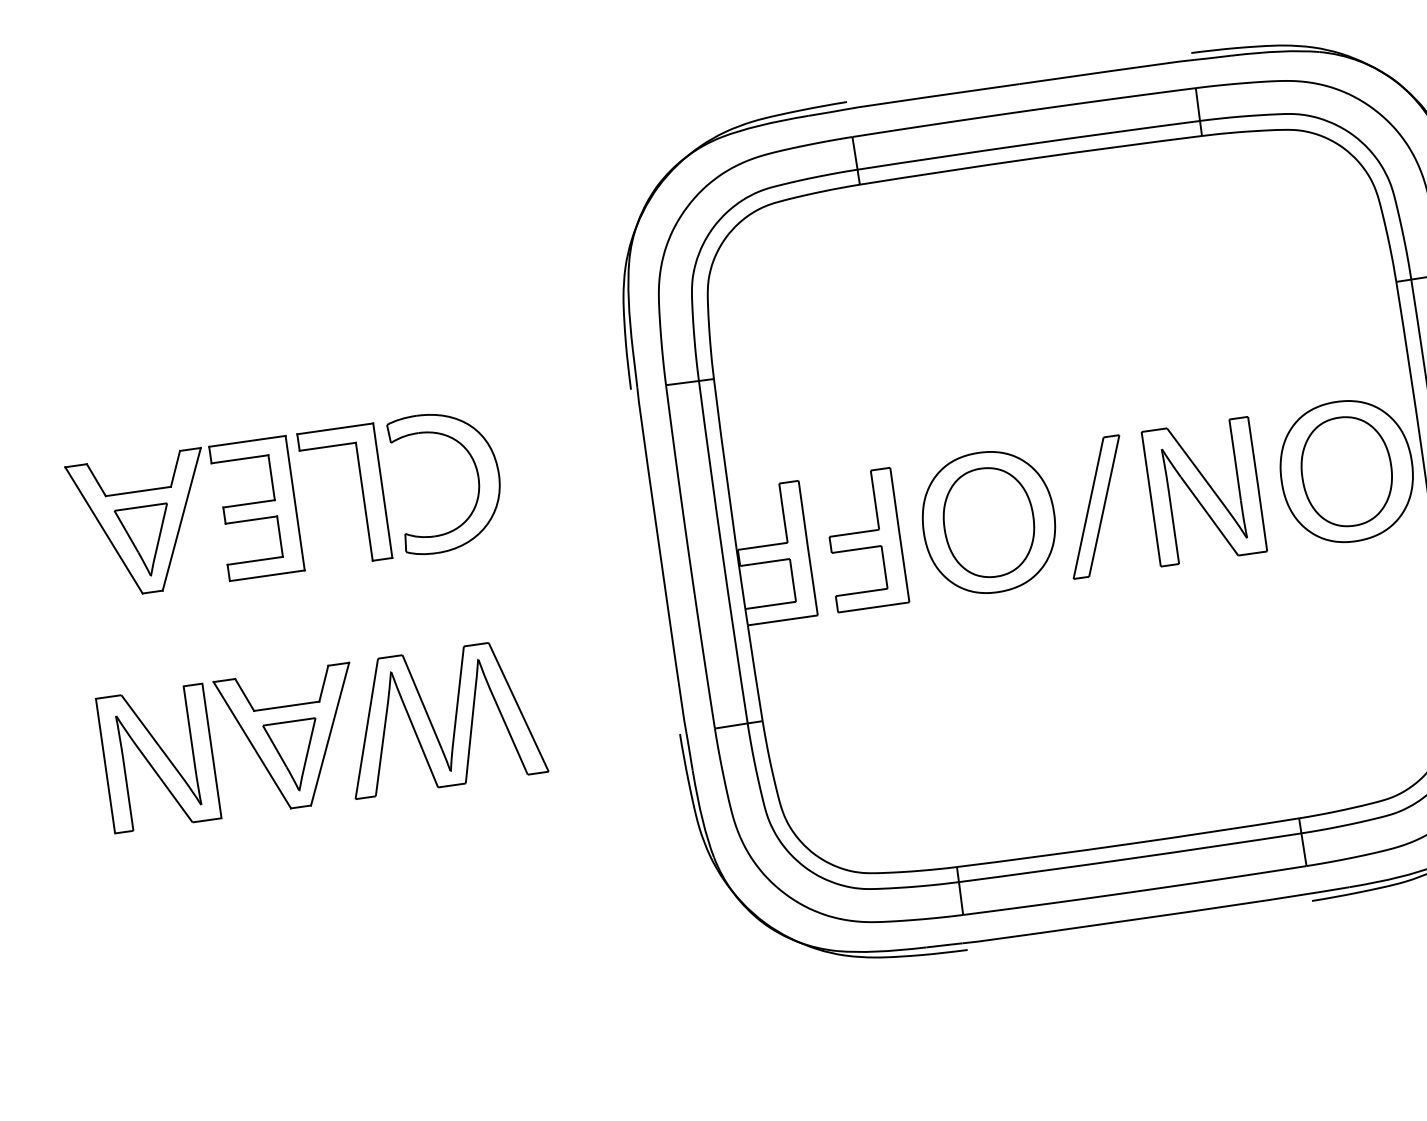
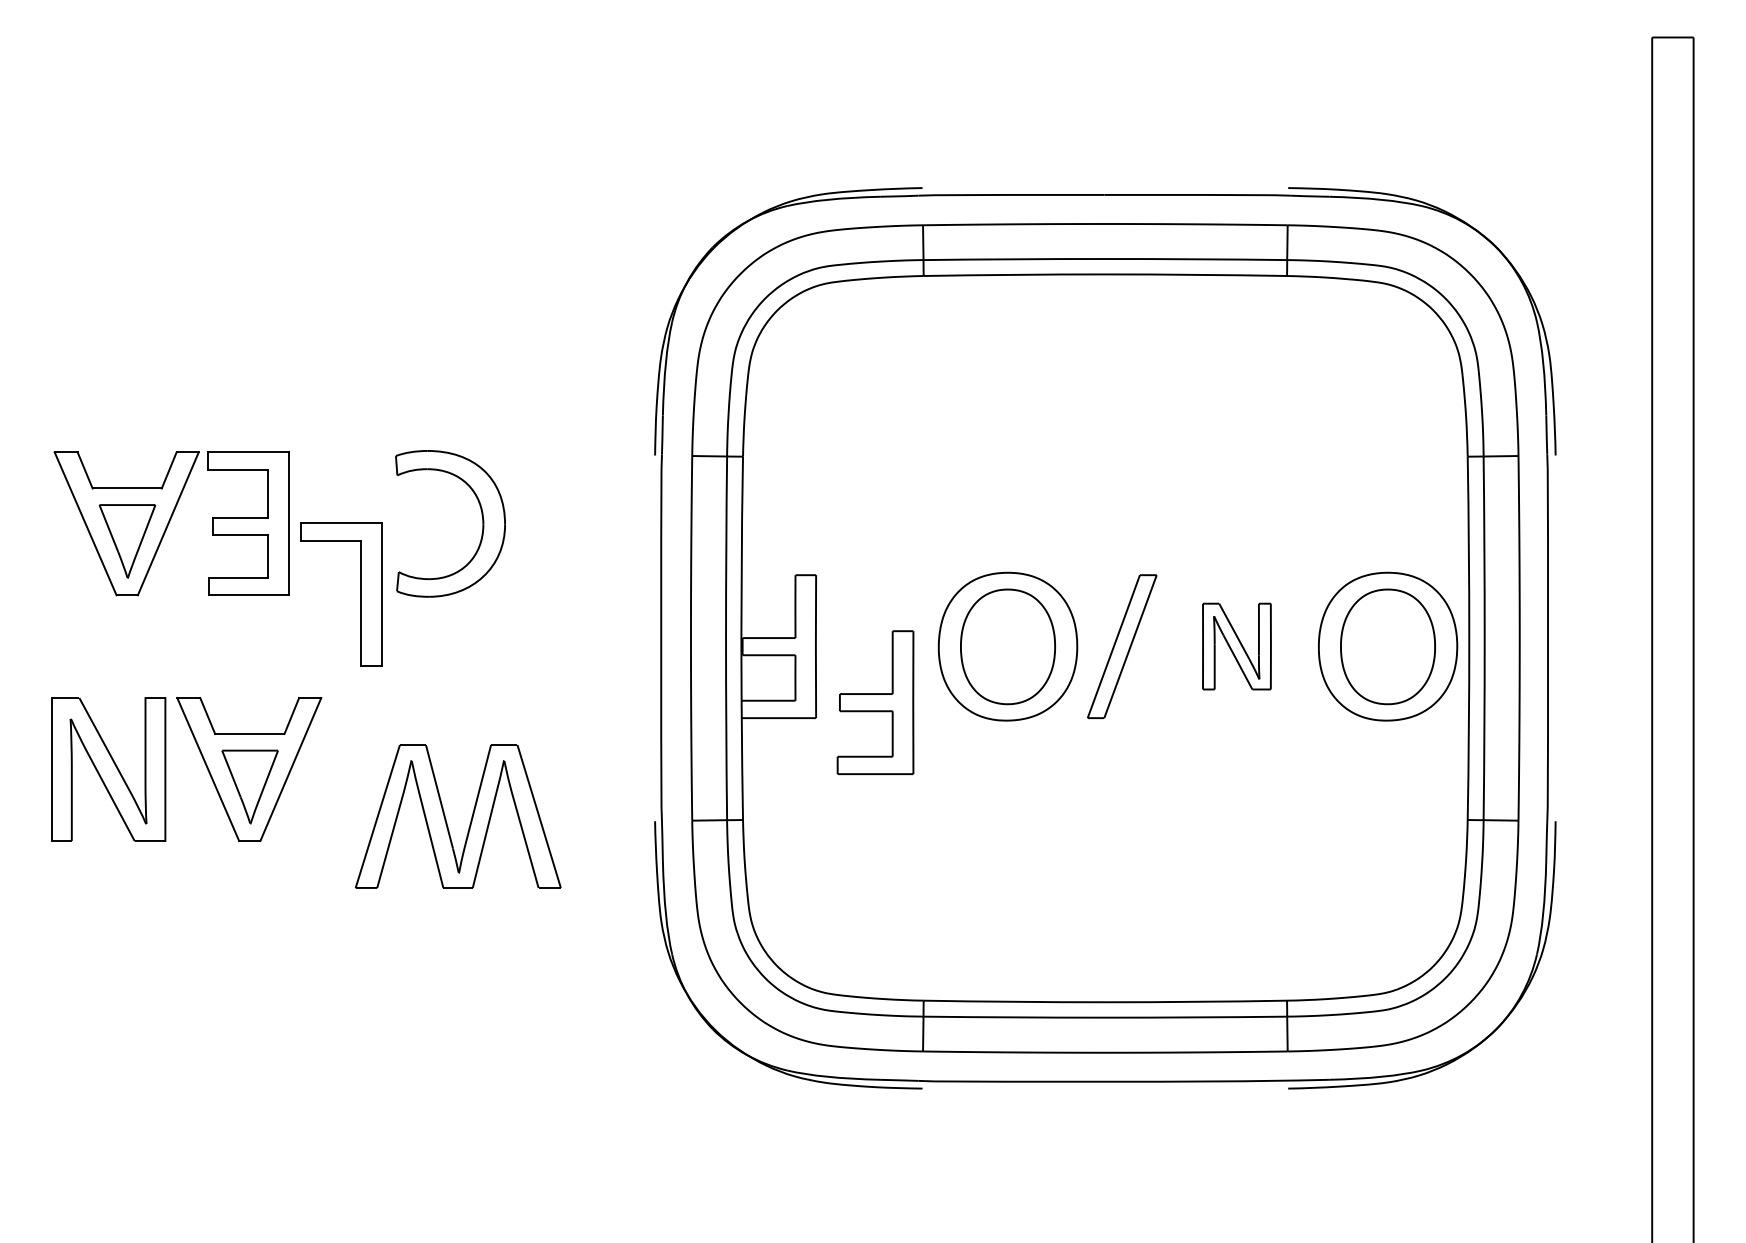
part: (1204, 491) -> (1236, 646), size x0.6
part: (362, 493) -> (360, 594), moved
part: (864, 540) -> (875, 702), moved
part: (431, 721) -> (446, 818), moved

